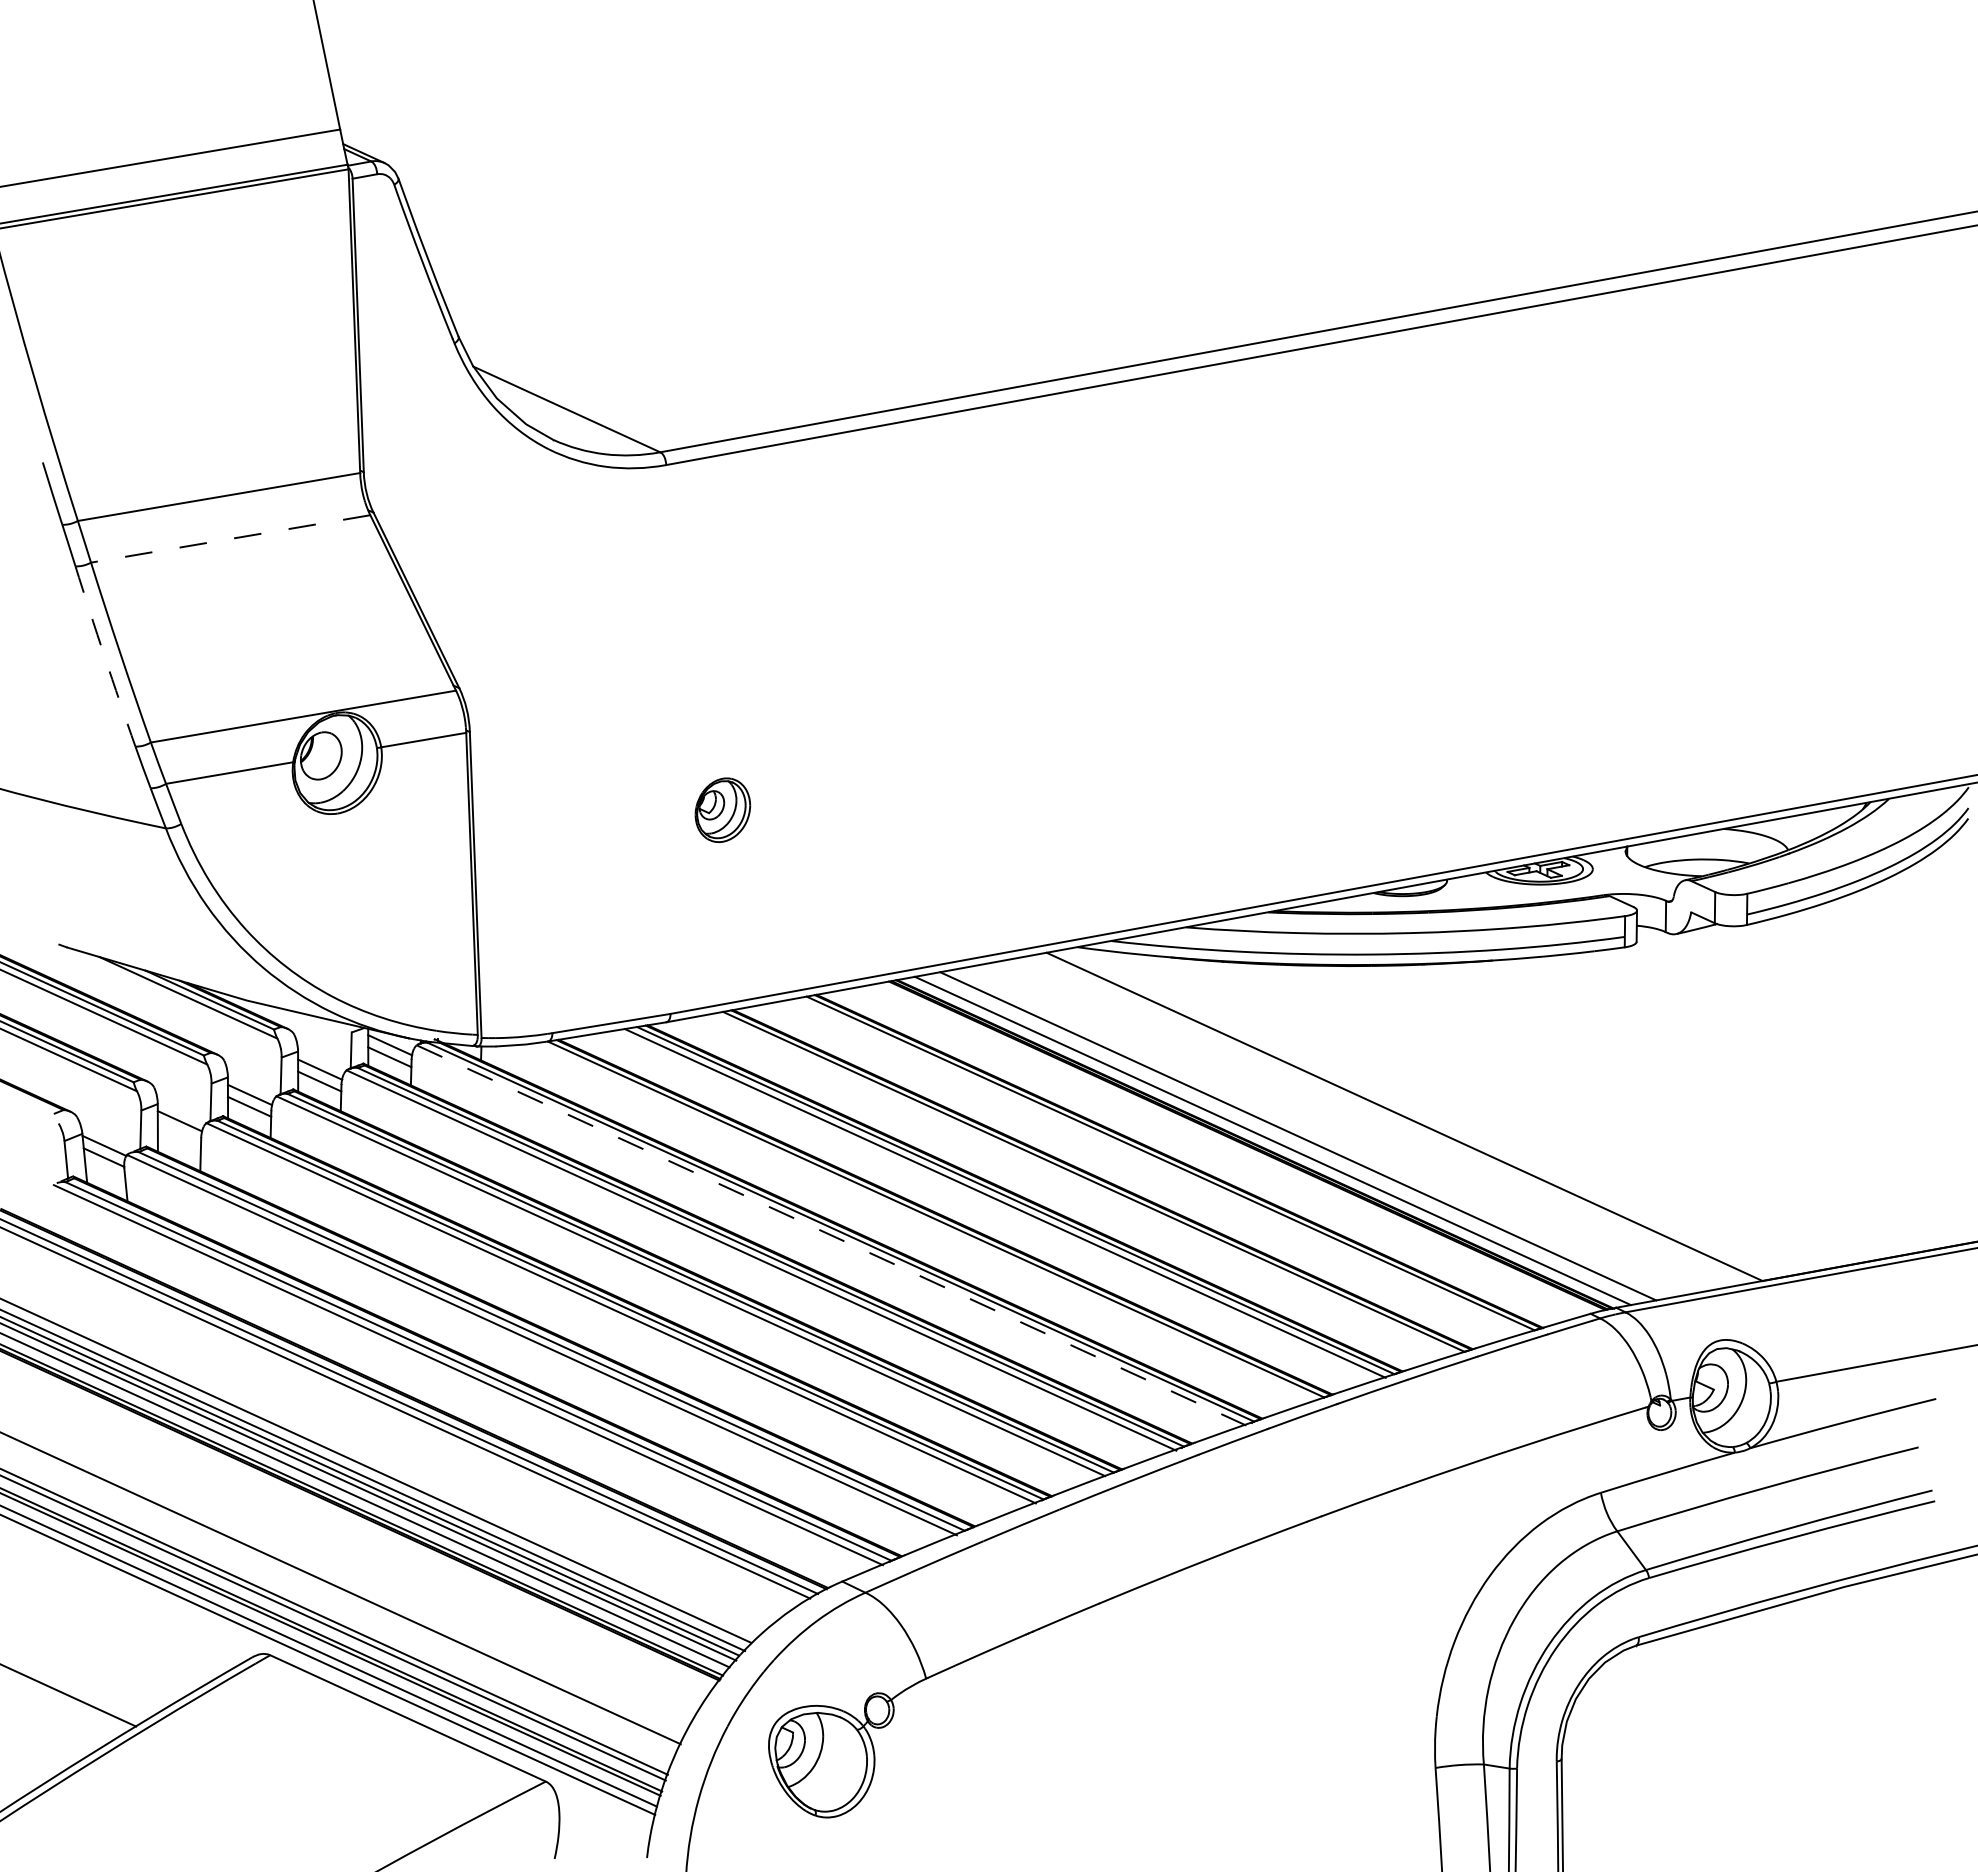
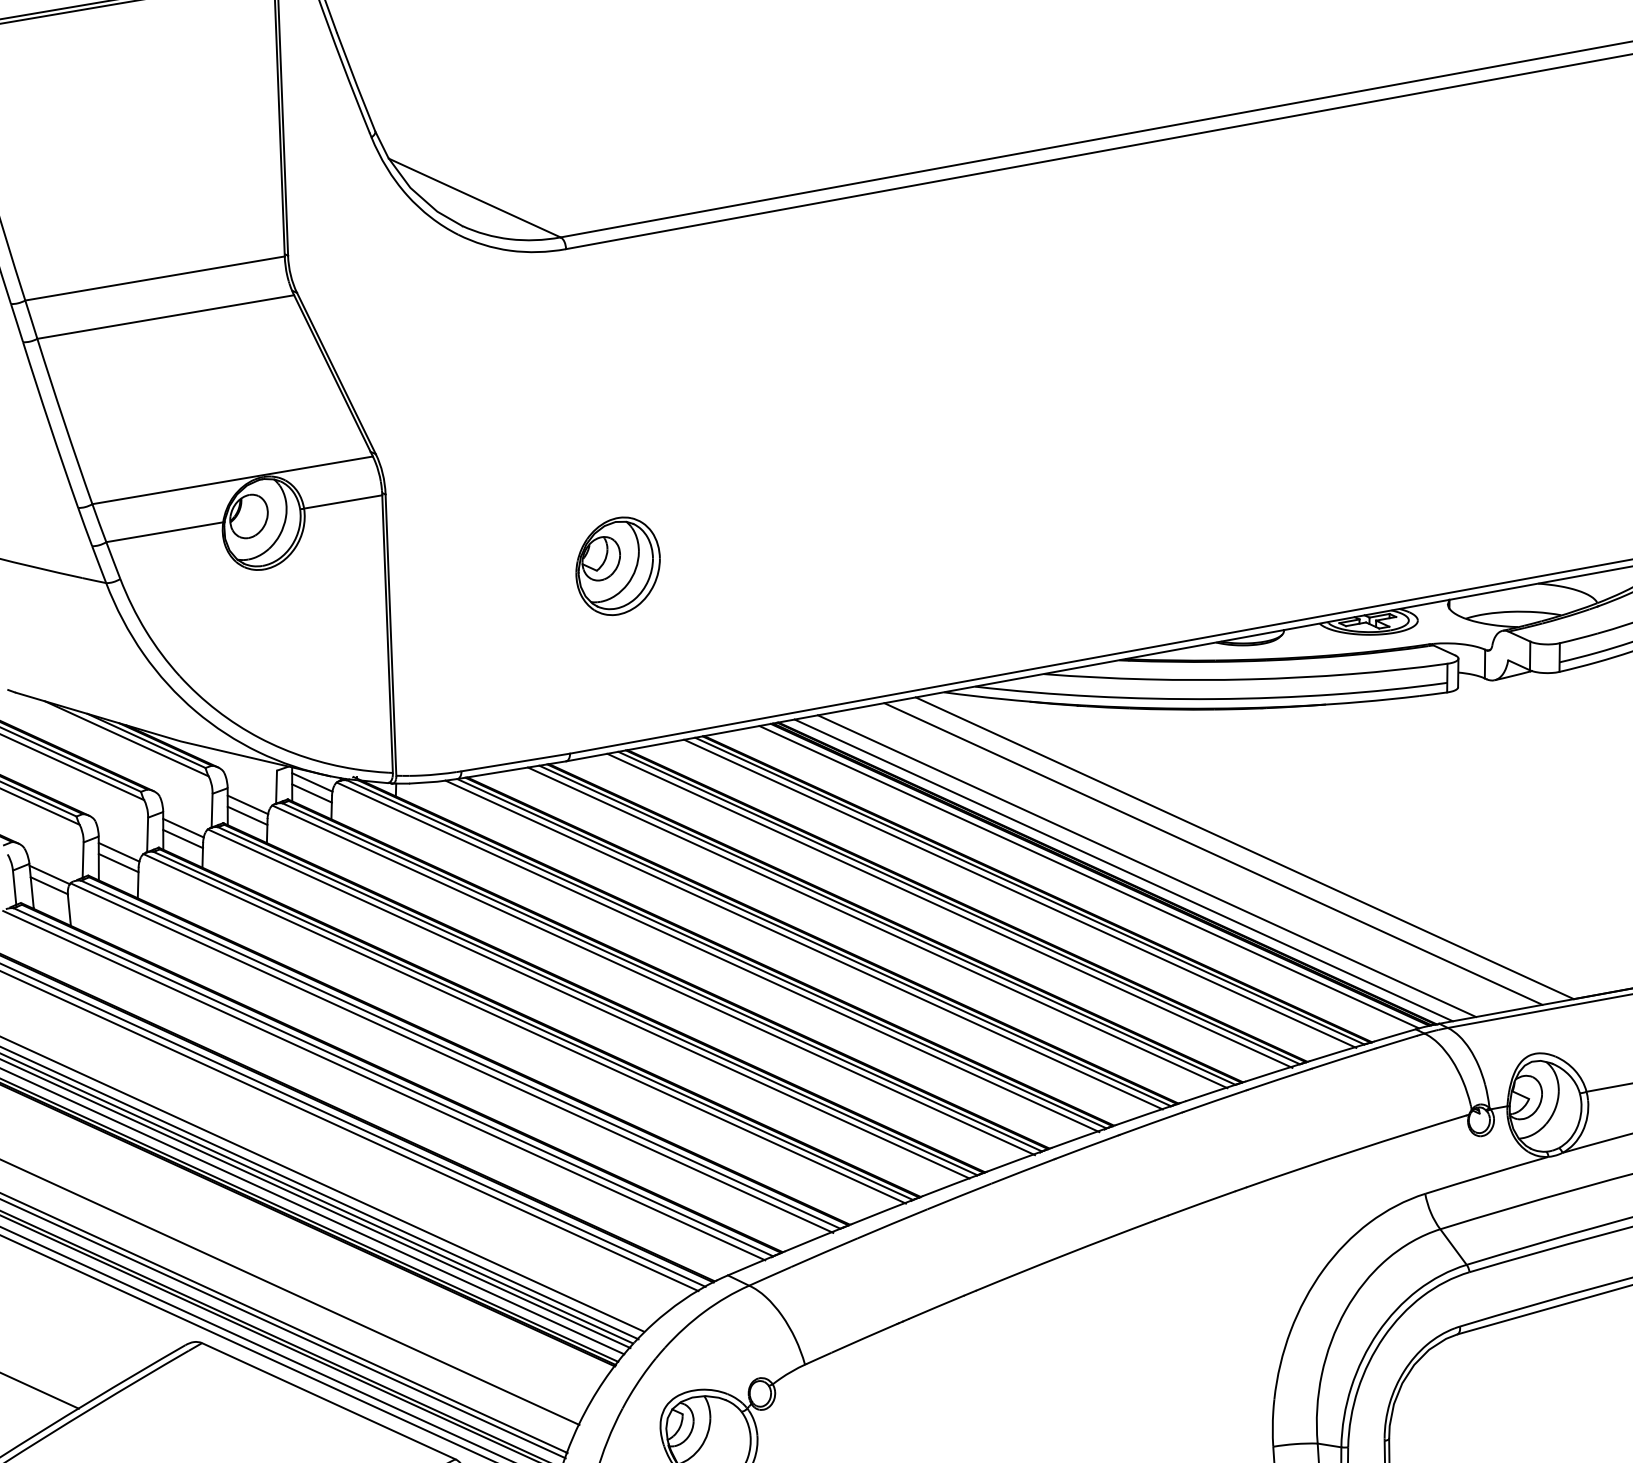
line: (230, 538) -> (165, 316), dashed -> solid
arc: (104, 656) -> (49, 425), dashed -> solid
part: (722, 810) -> (617, 566), size x1.67
line: (1370, 1123) -> (1213, 854), added
line: (179, 1132) -> (118, 862), added
line: (1235, 1147) -> (1089, 876), added
line: (1159, 1166) -> (1019, 893), added
line: (1083, 1184) -> (949, 910), added
line: (925, 1221) -> (804, 944), added
line: (831, 1235) -> (718, 957), dashed -> solid

